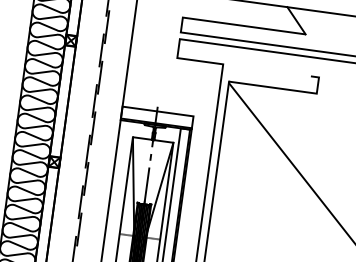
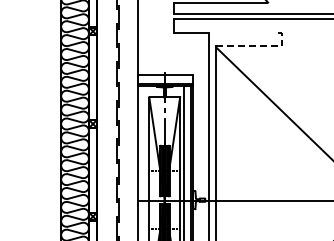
line: (288, 89) -> (260, 45), solid -> dashed

